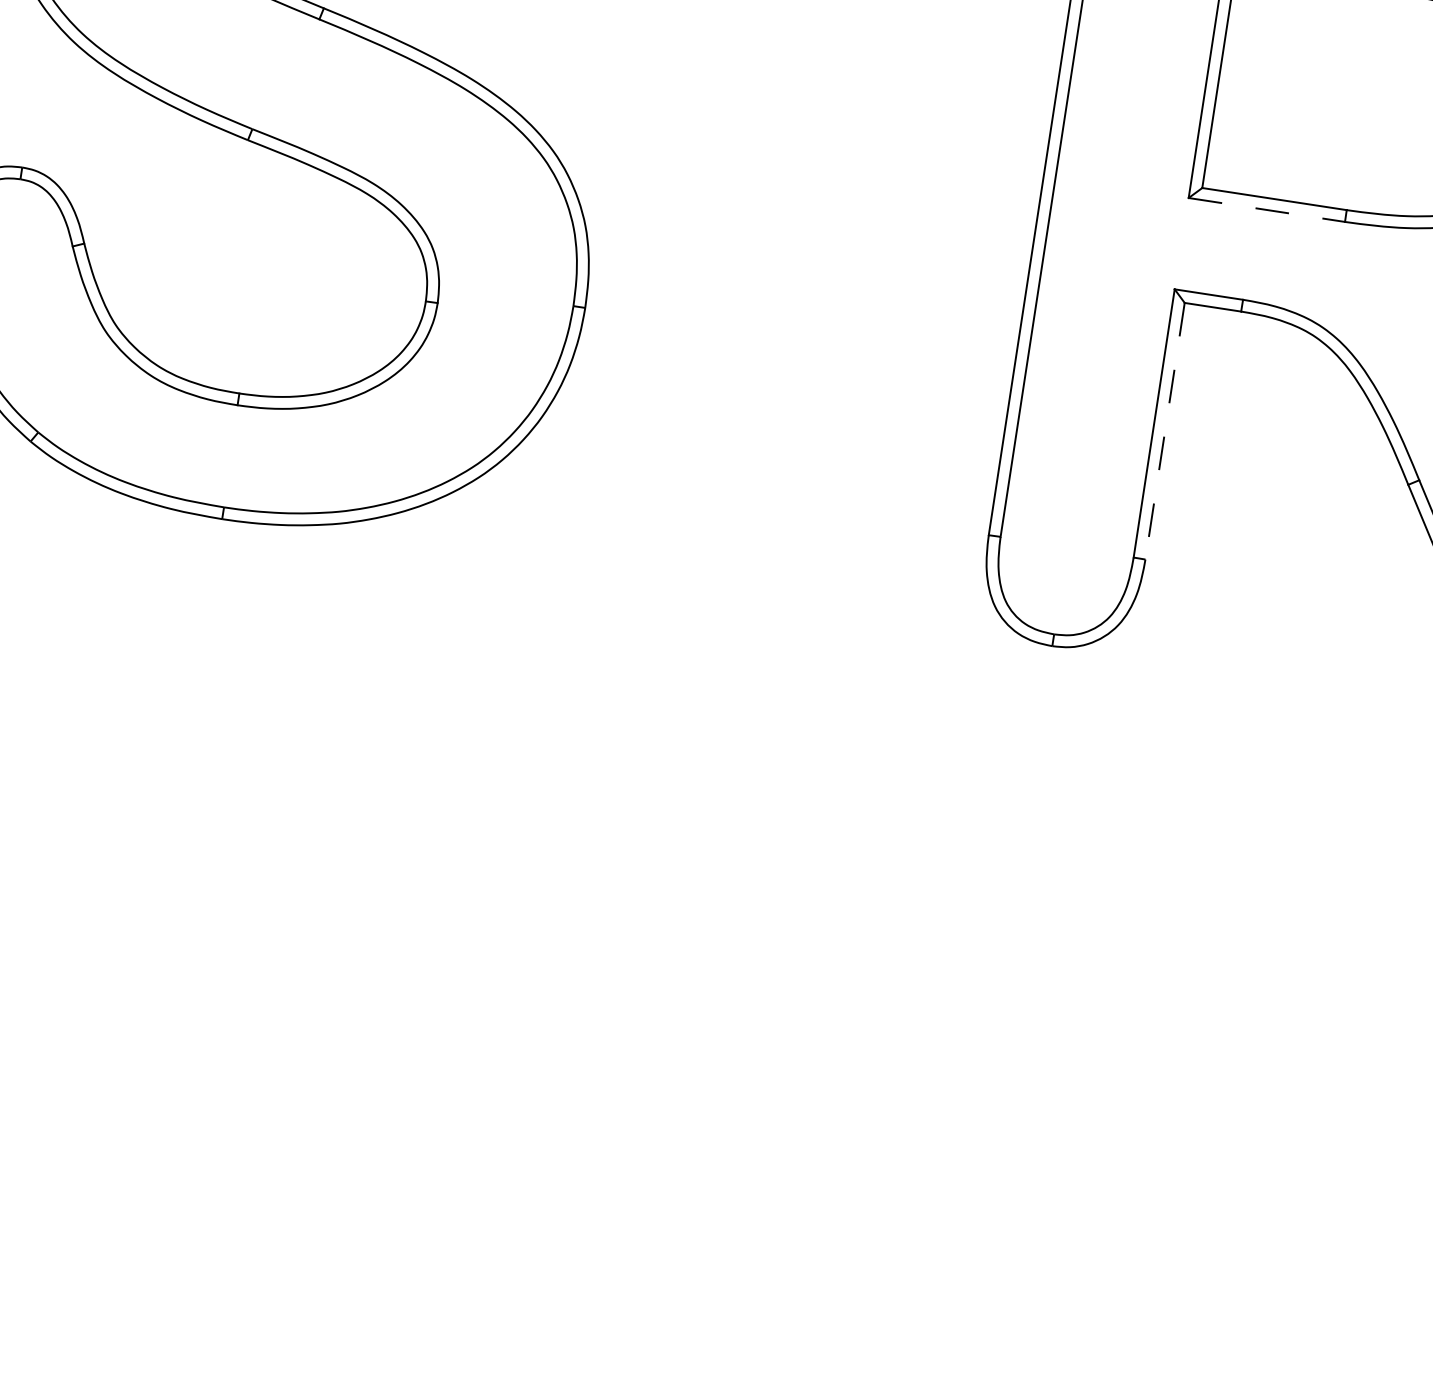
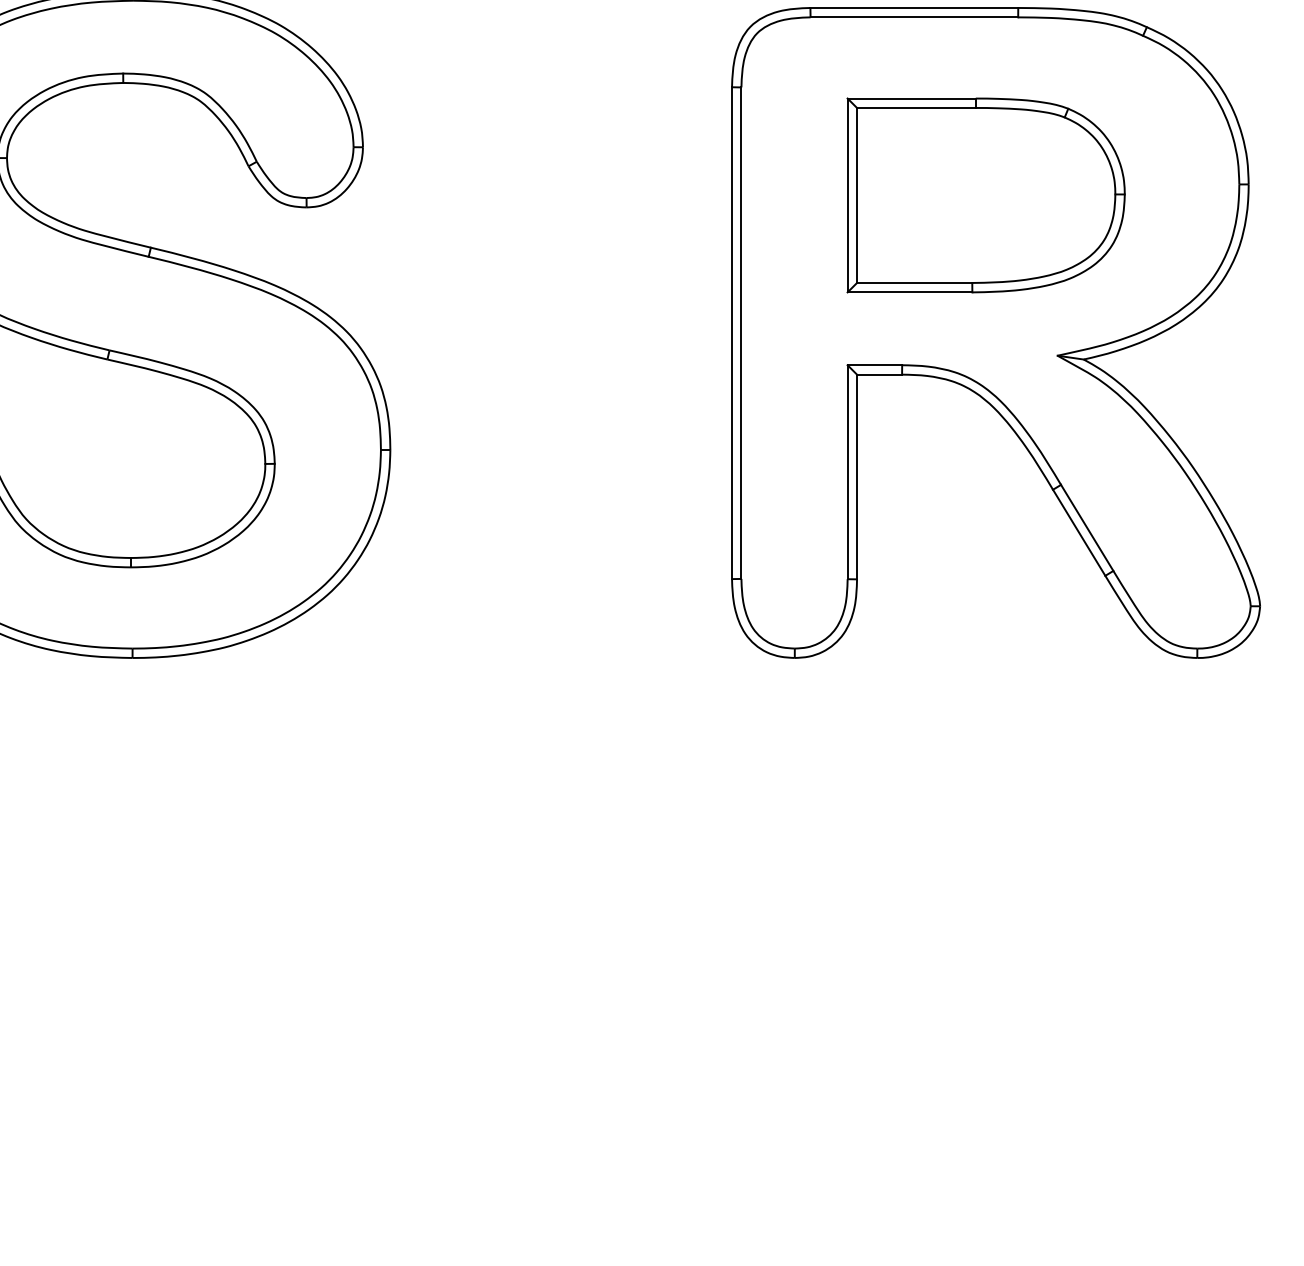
line: (1267, 210) -> (910, 292), dashed -> solid
line: (1165, 431) -> (857, 477), dashed -> solid

